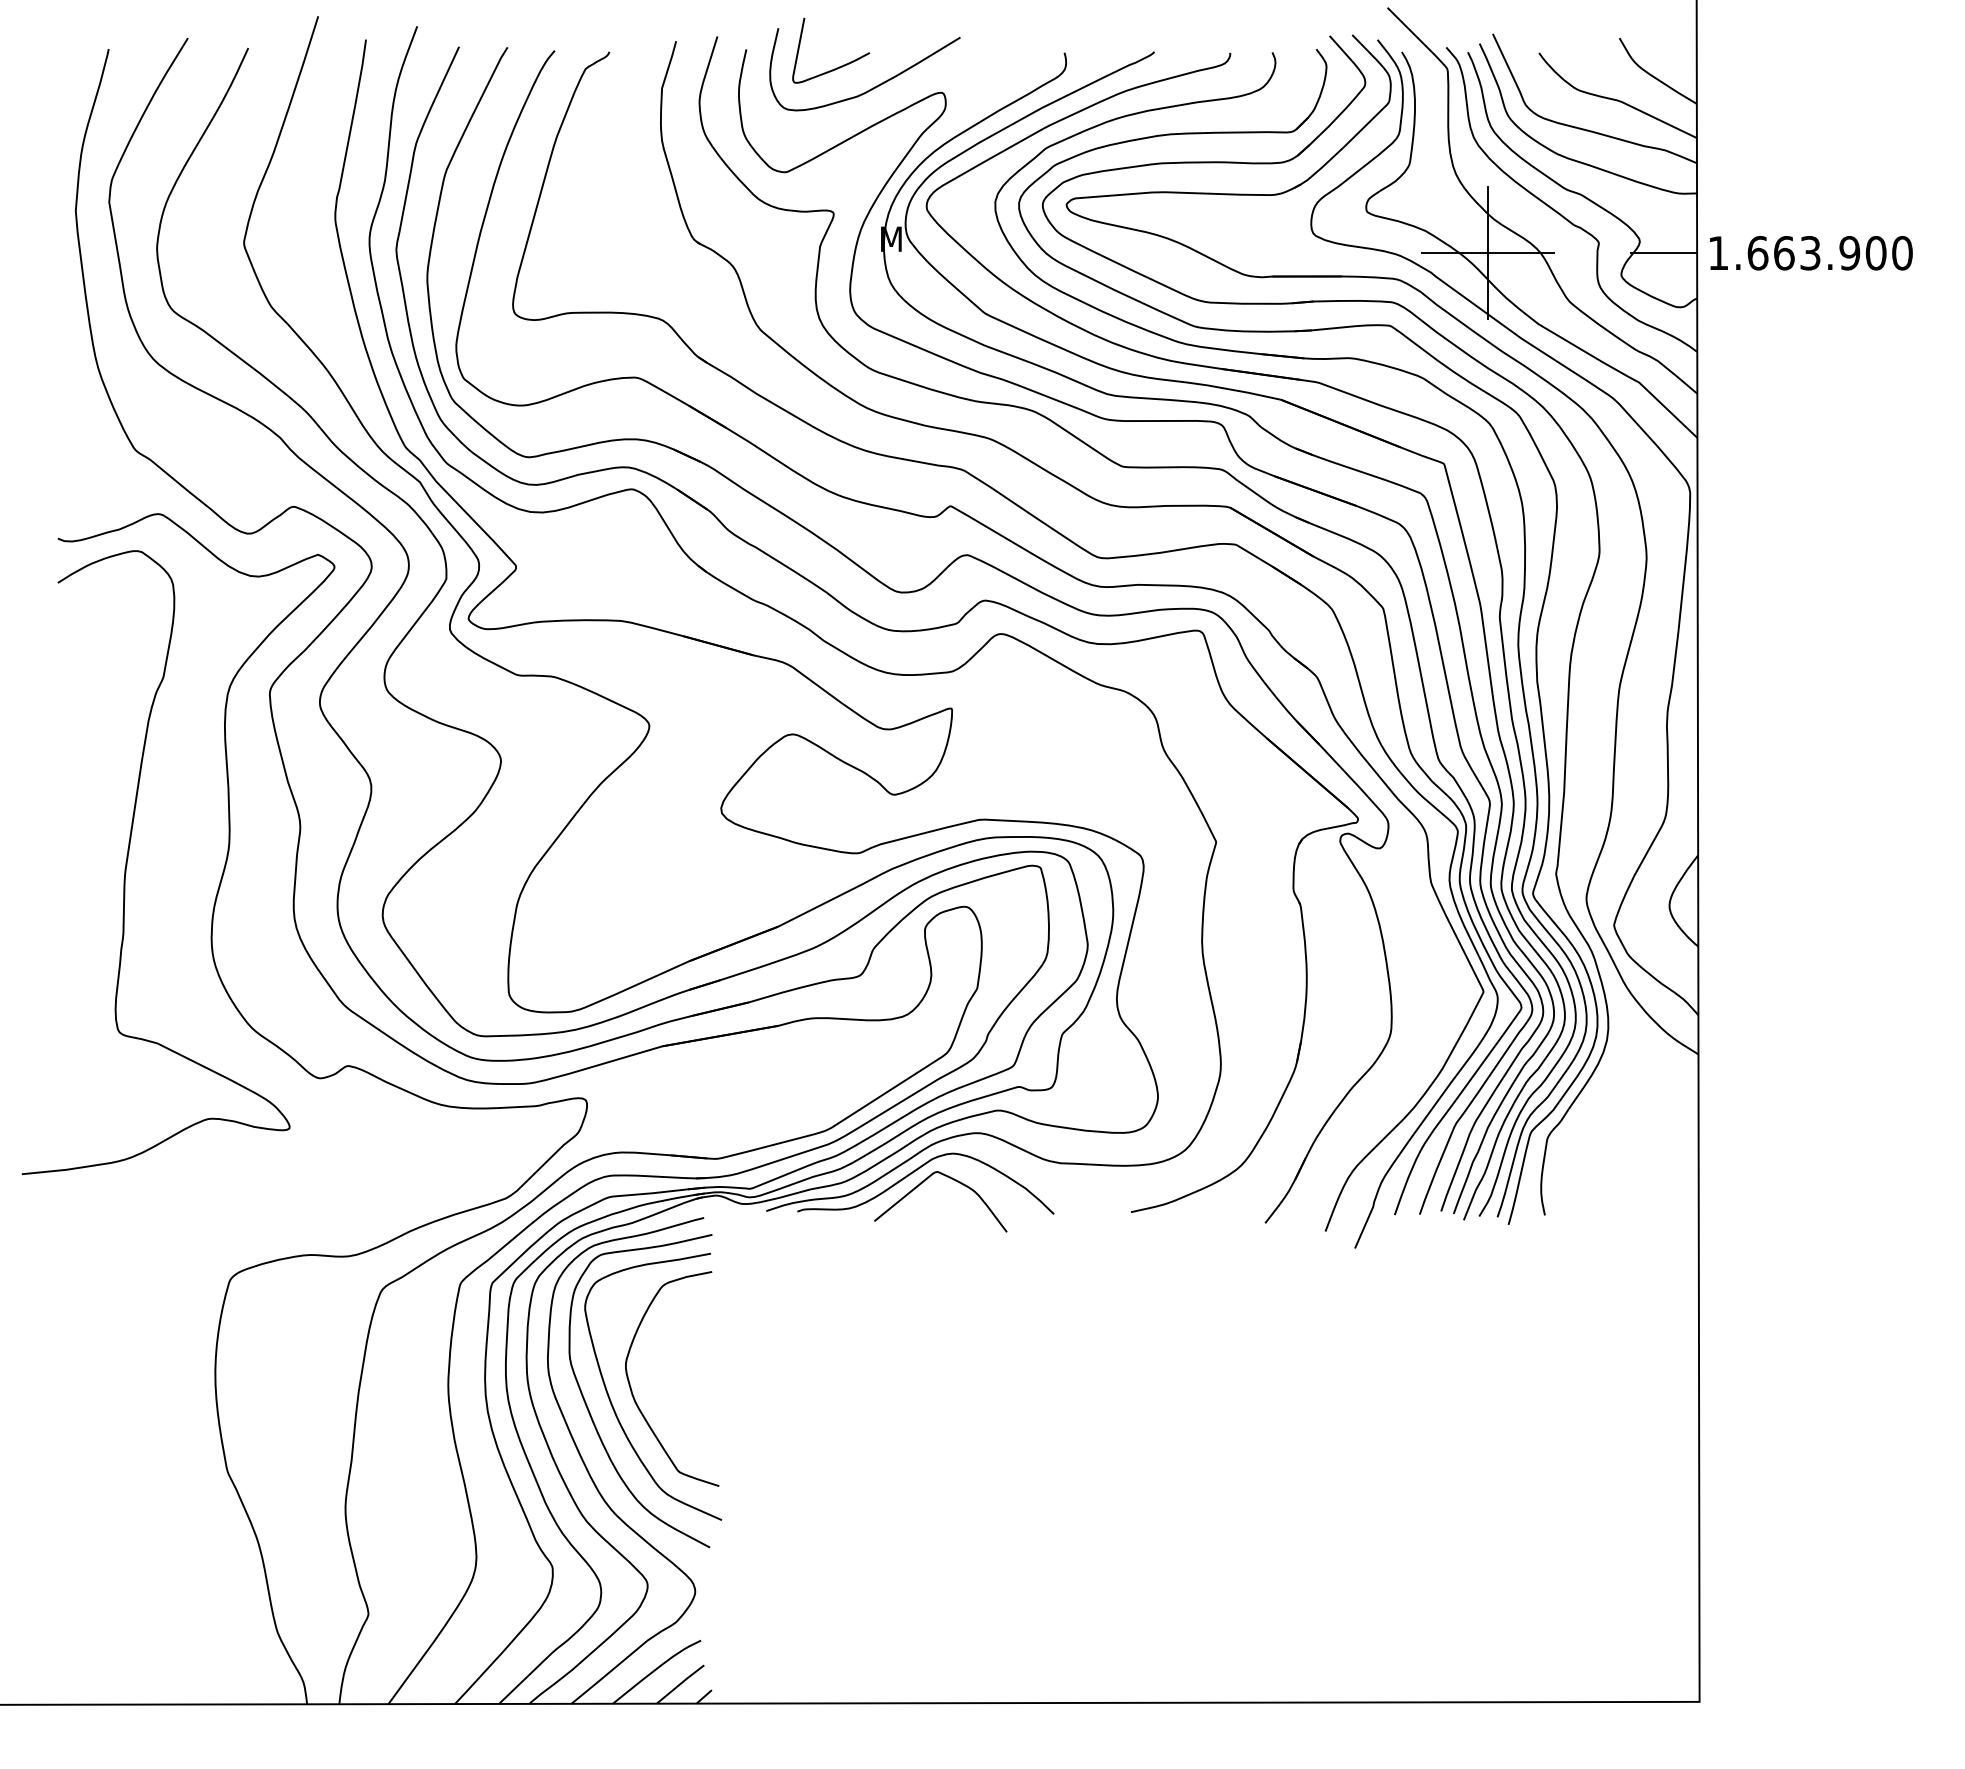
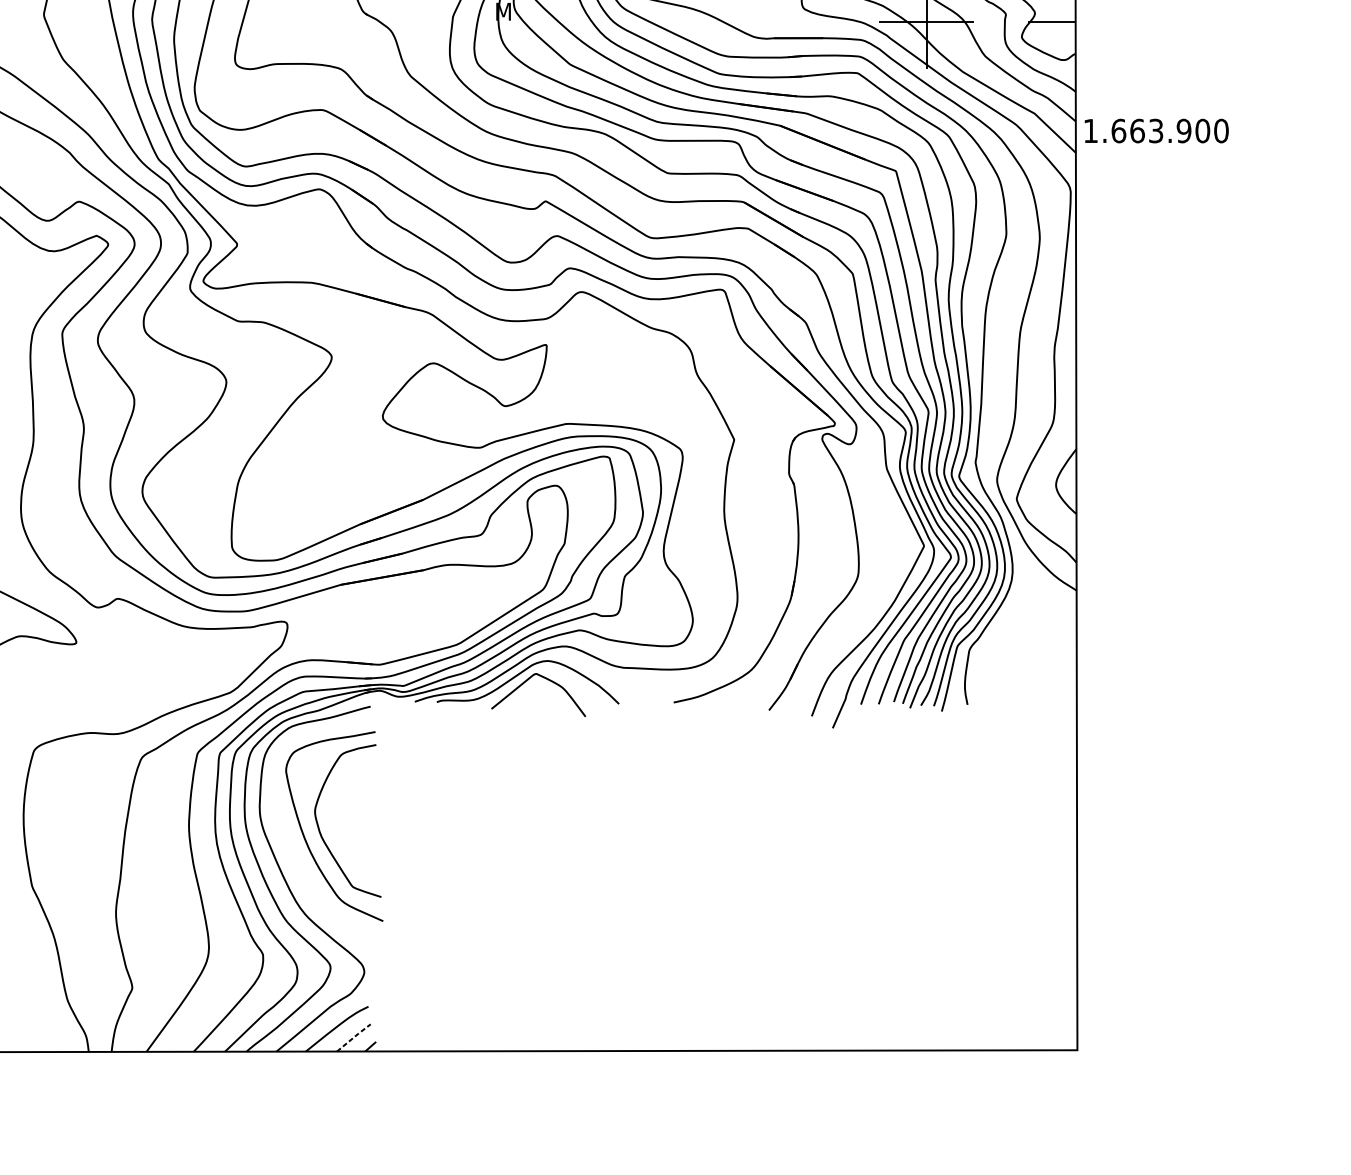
text: (1811, 253) -> (1156, 131), moved
curve: (589, 1409) -> (289, 842), removed
line: (681, 1683) -> (354, 1037), solid -> dashed

